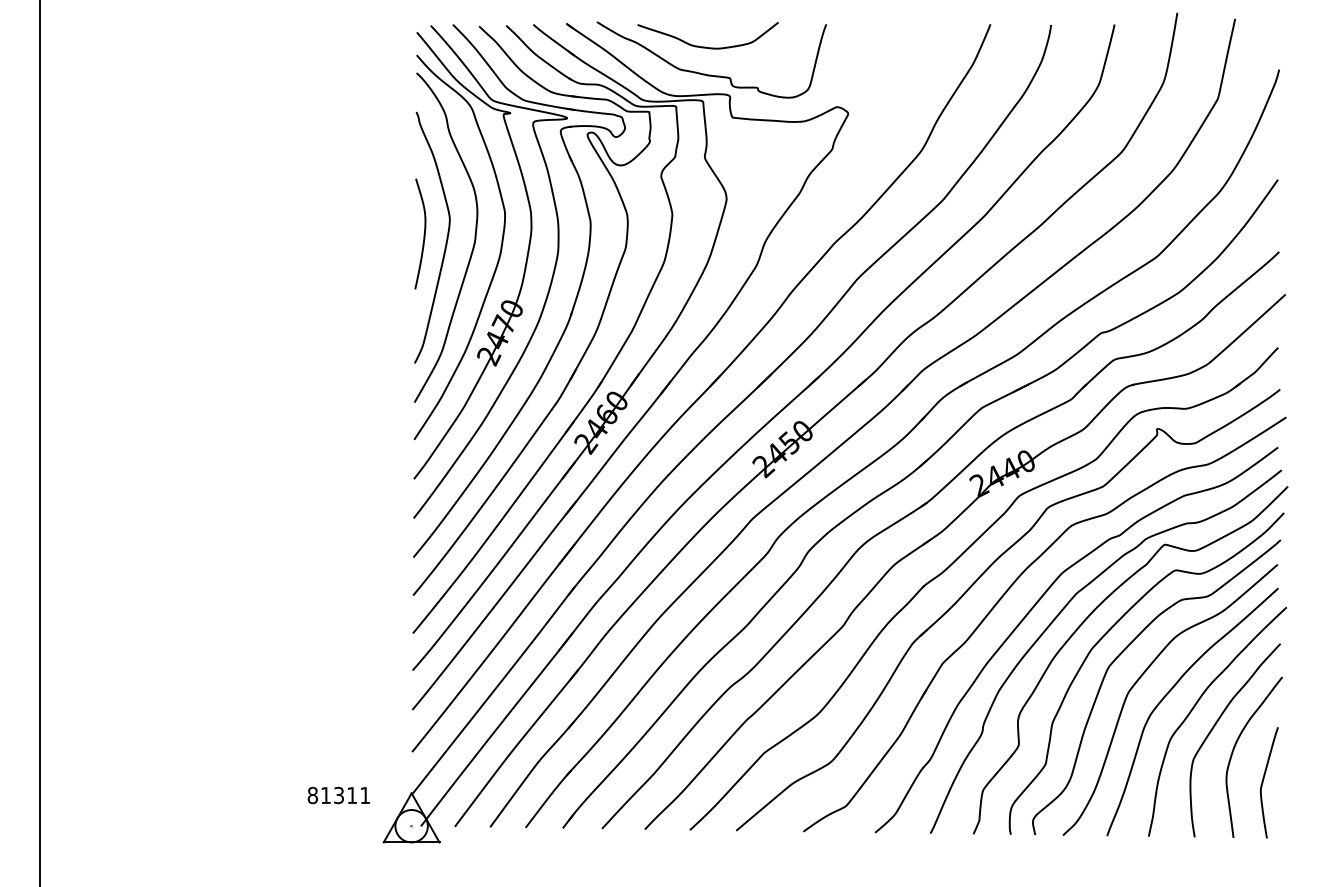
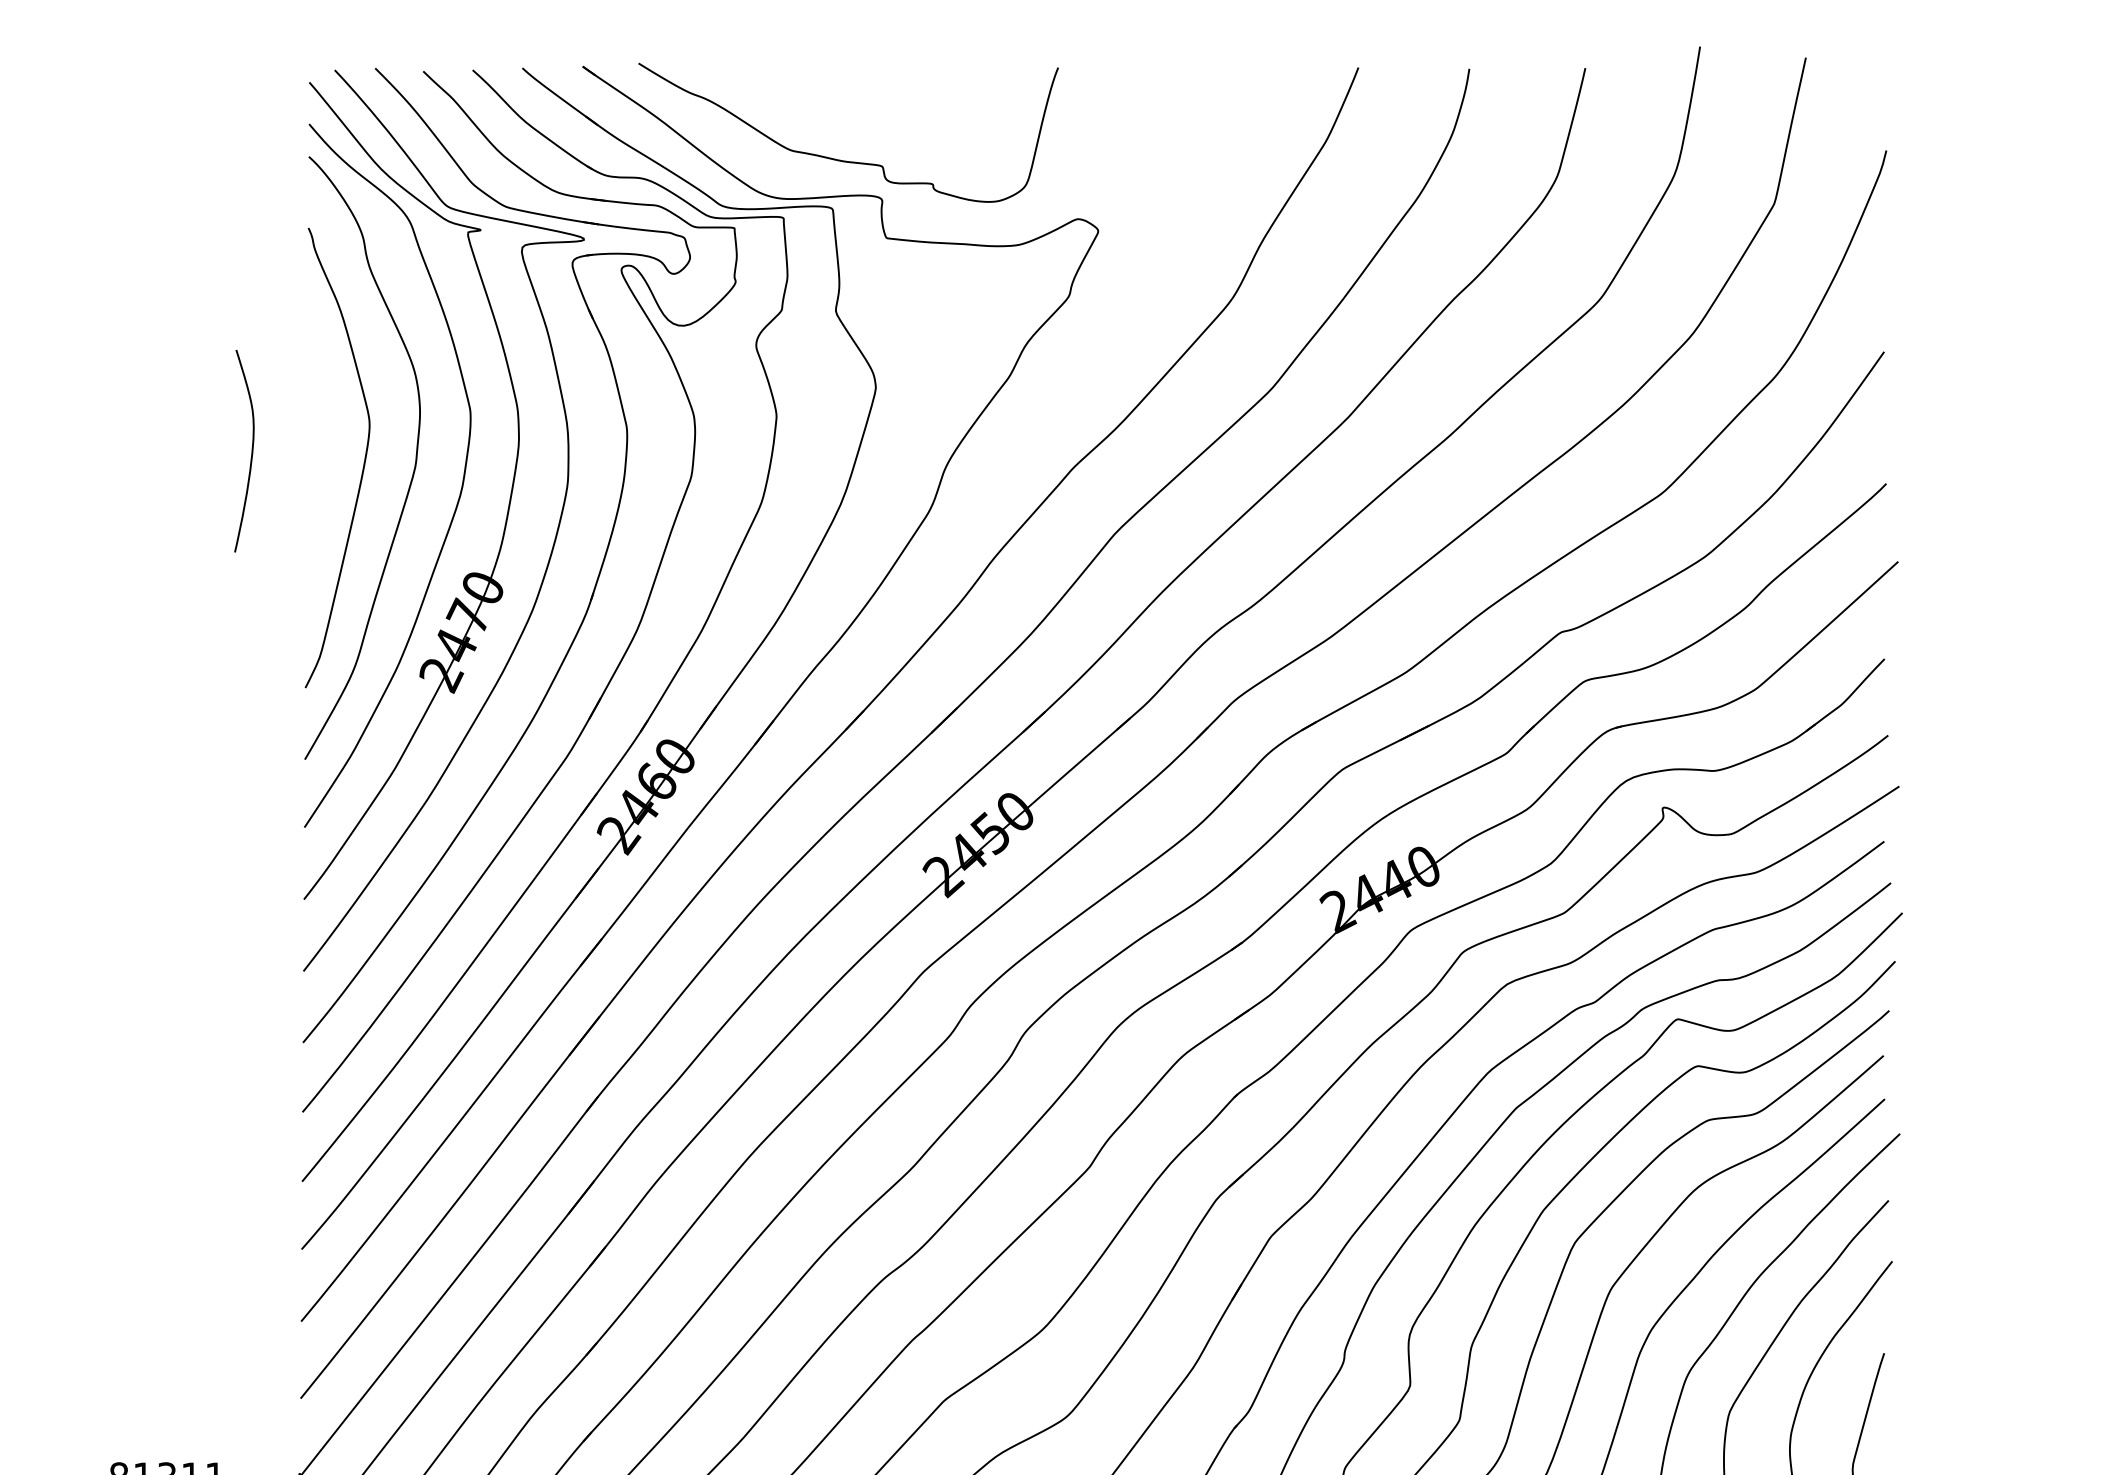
curve: (705, 46) -> (837, 108), removed
curve: (423, 234) -> (250, 452), moved

